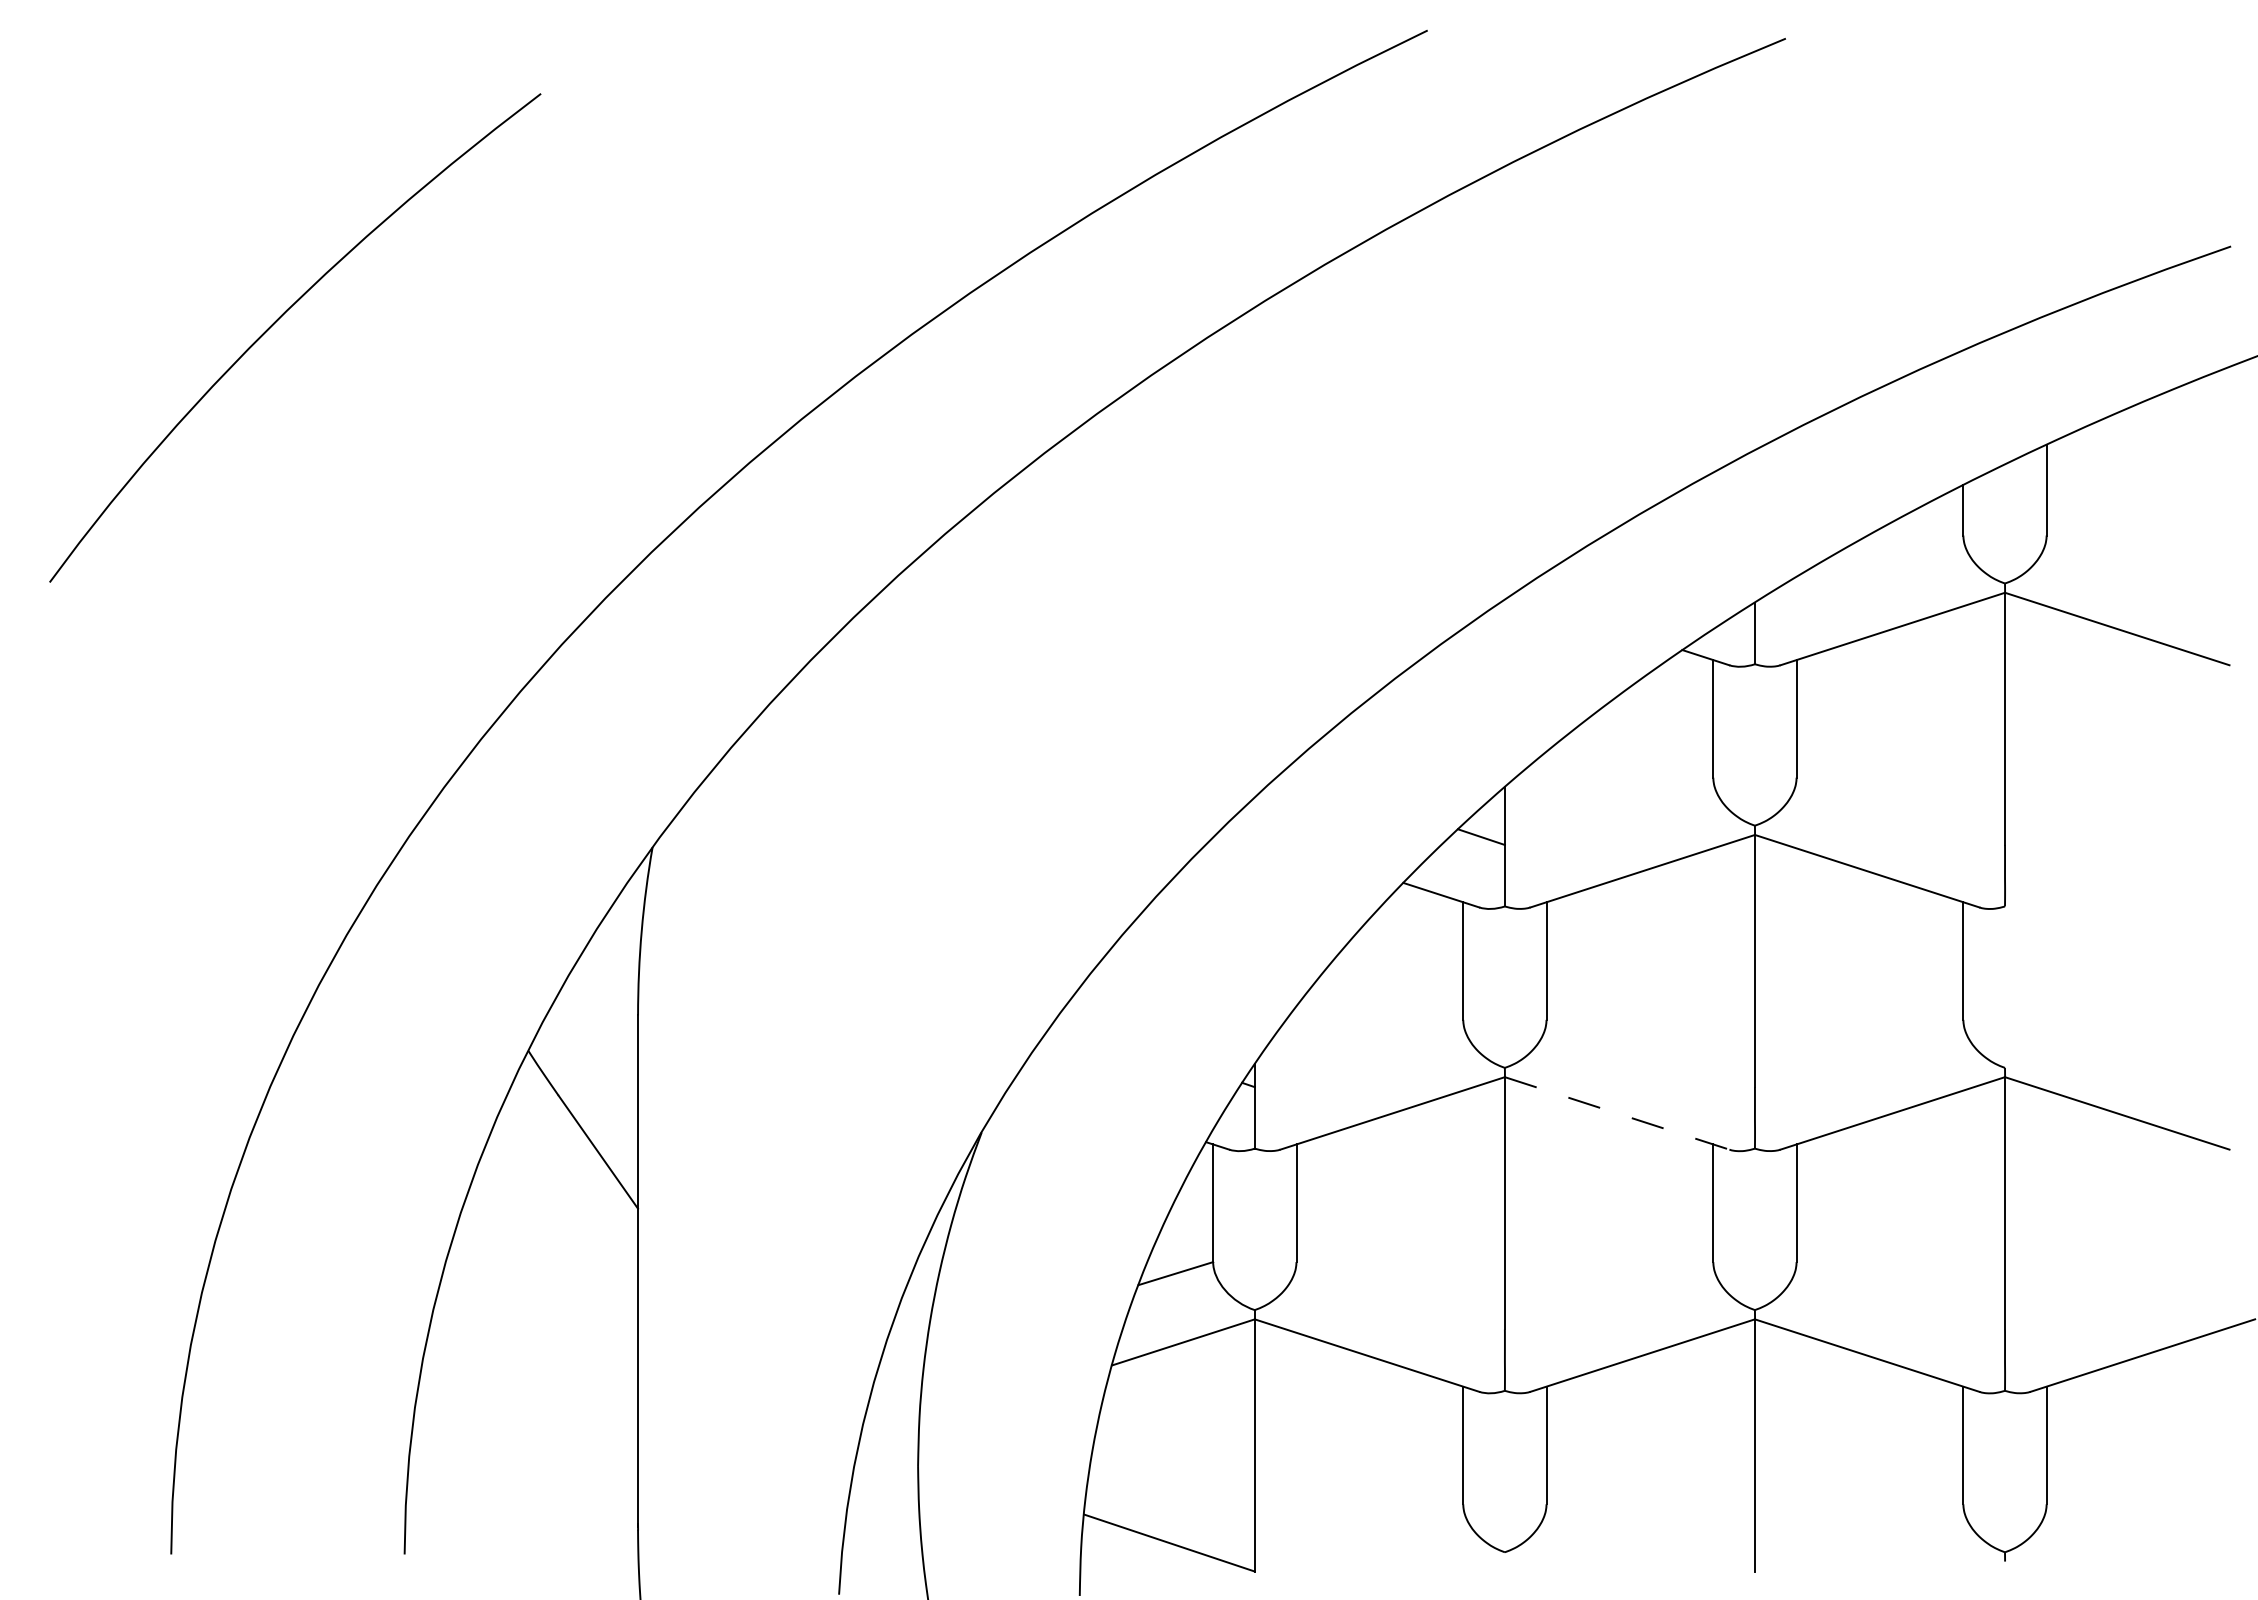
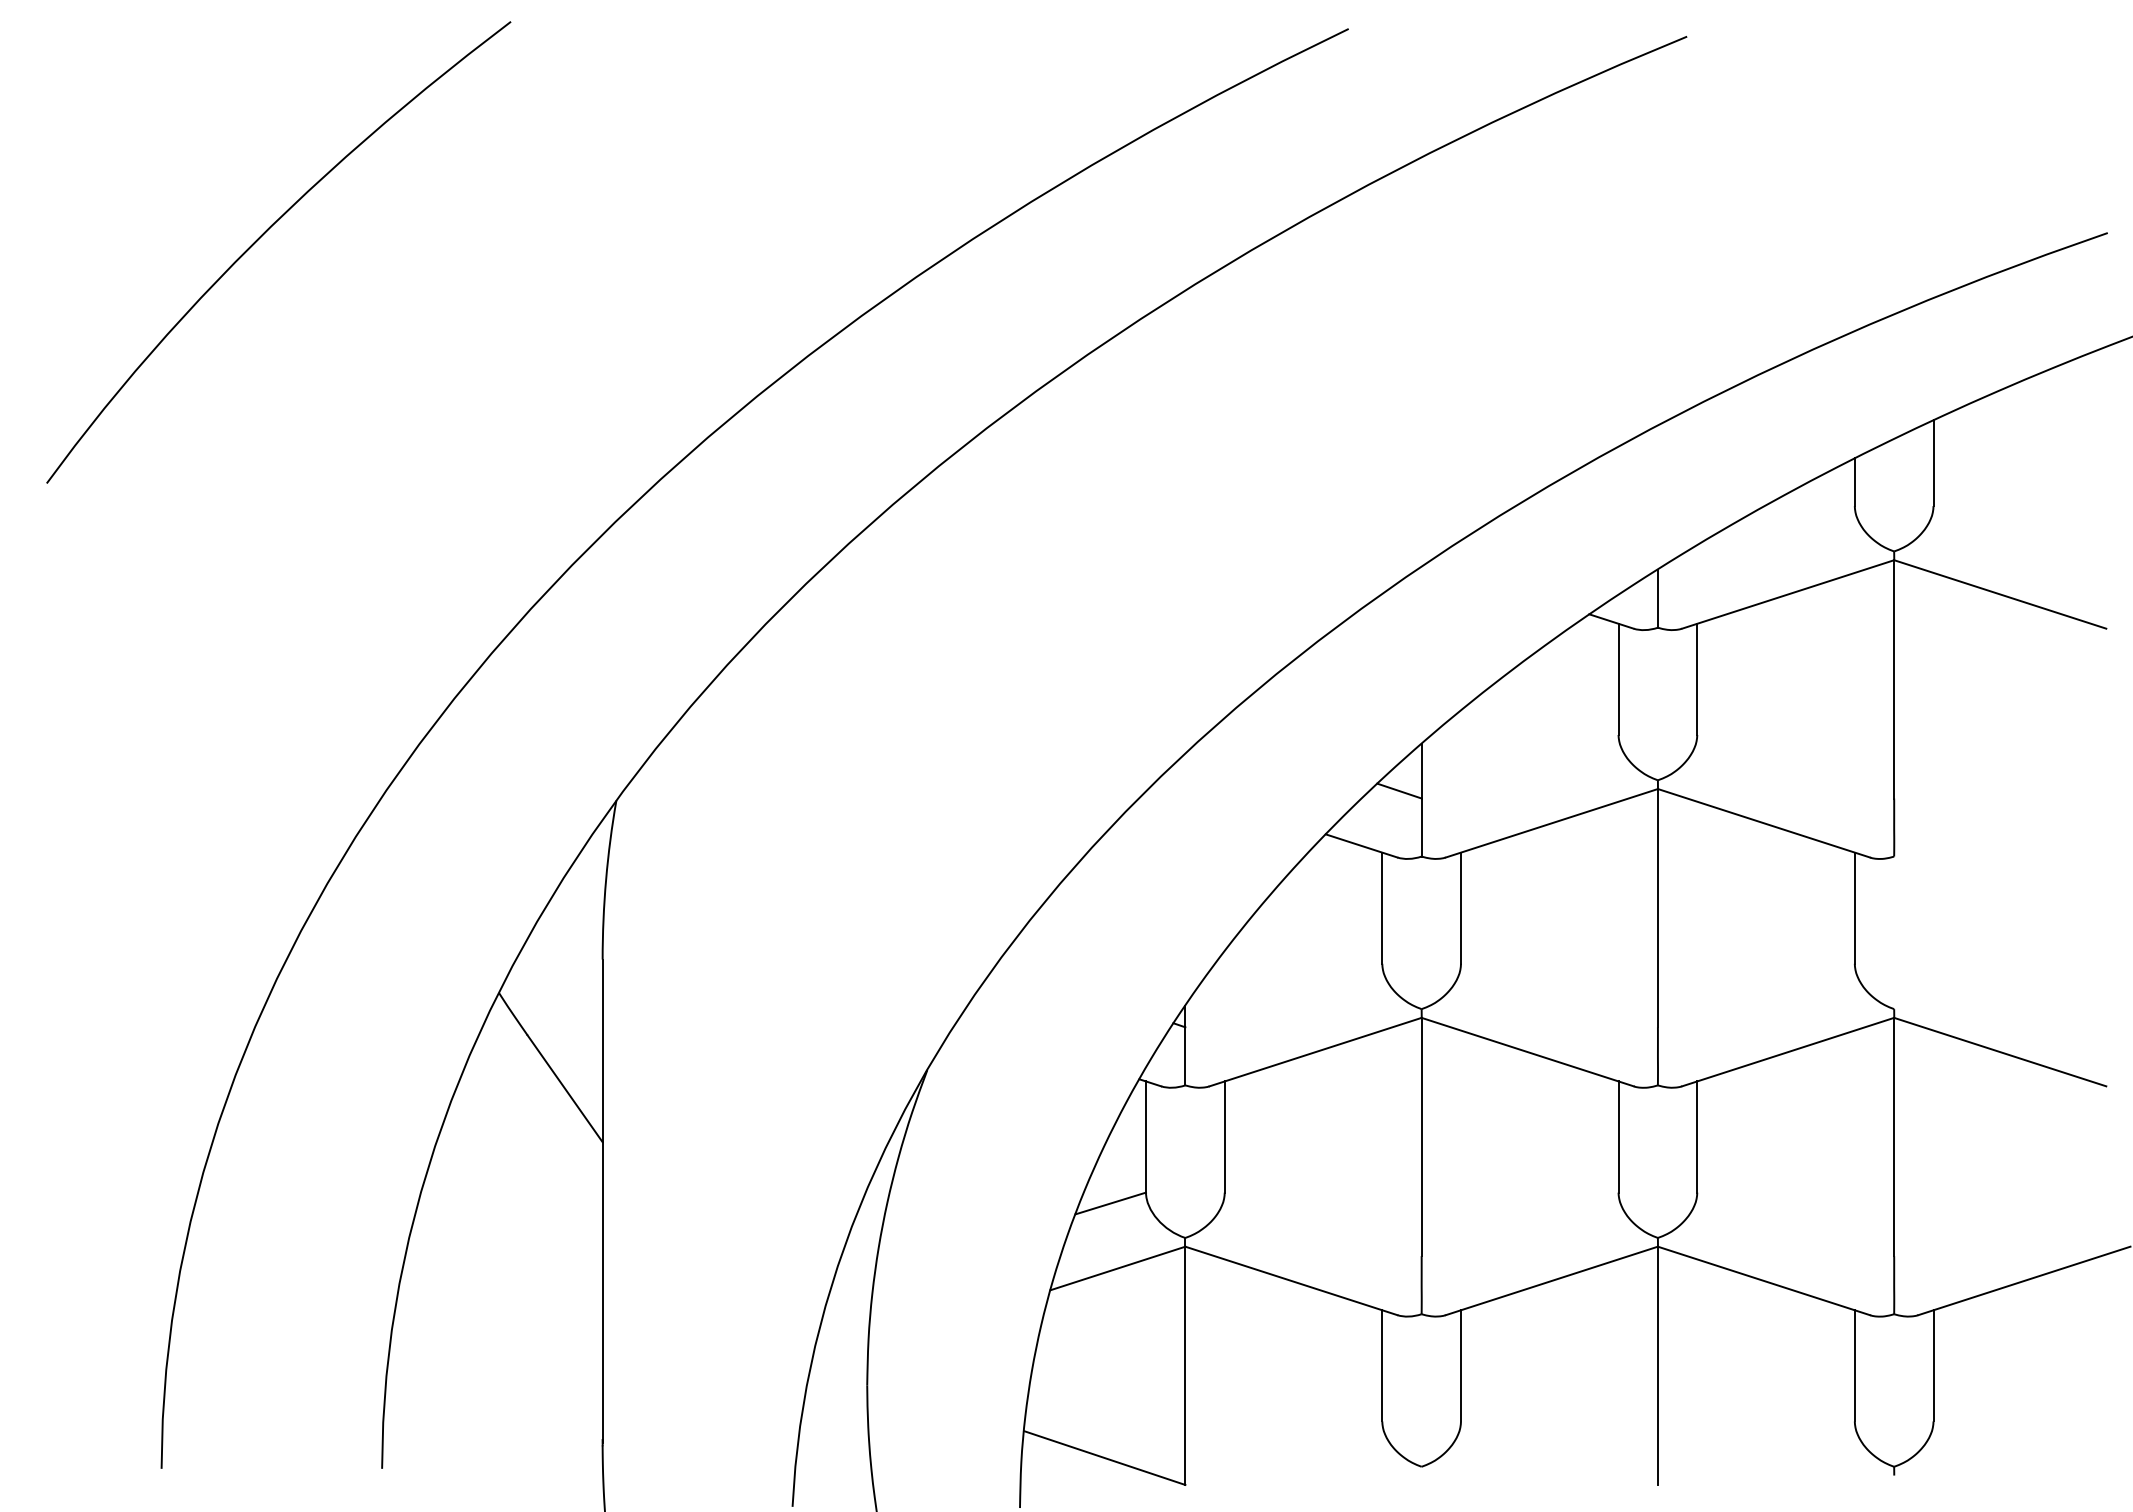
curve: (278, 321) -> (262, 236), moved
line: (1617, 1113) -> (1528, 1052), dashed -> solid

